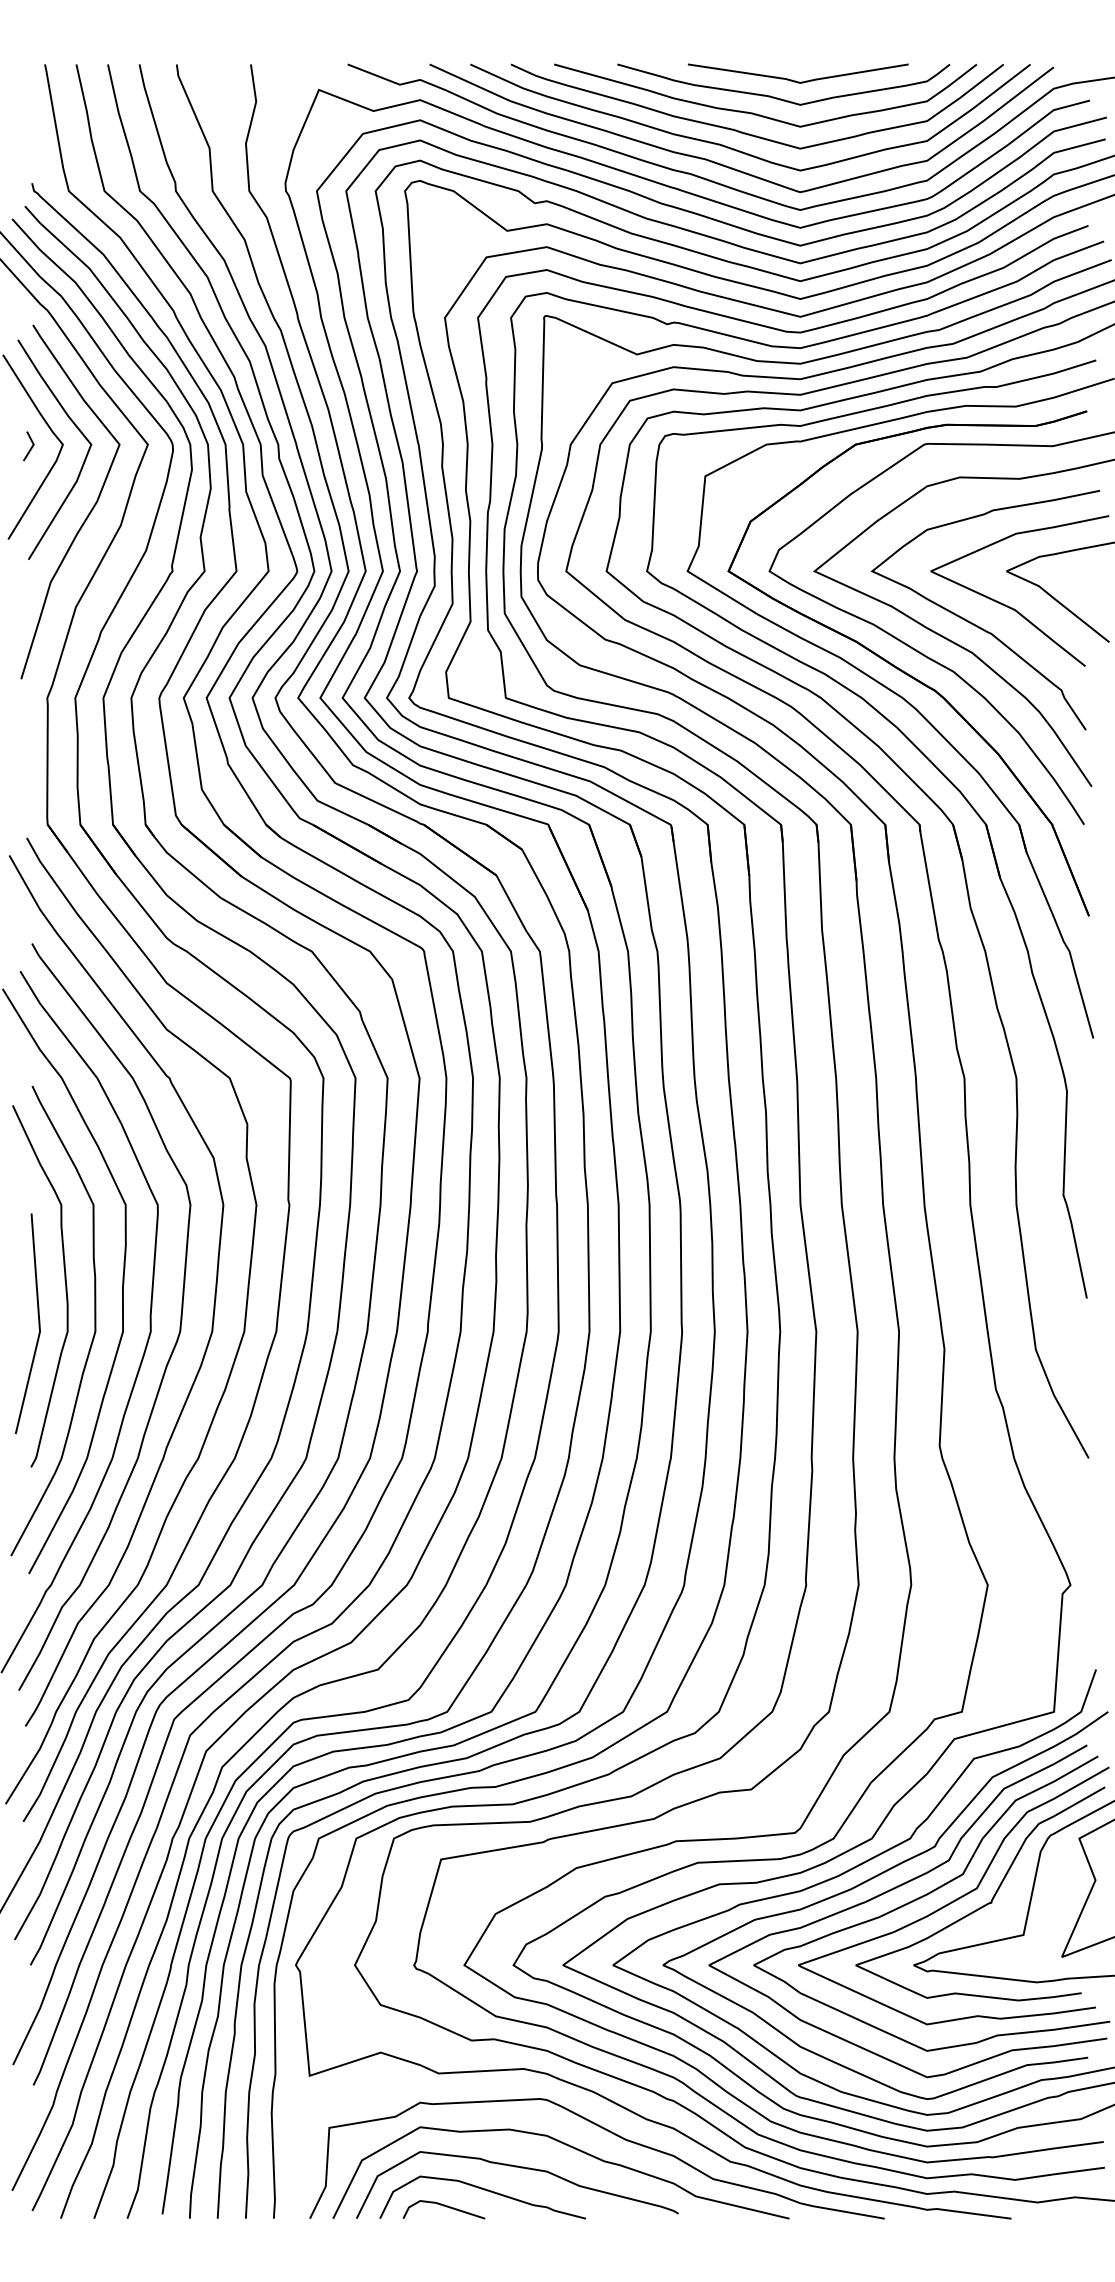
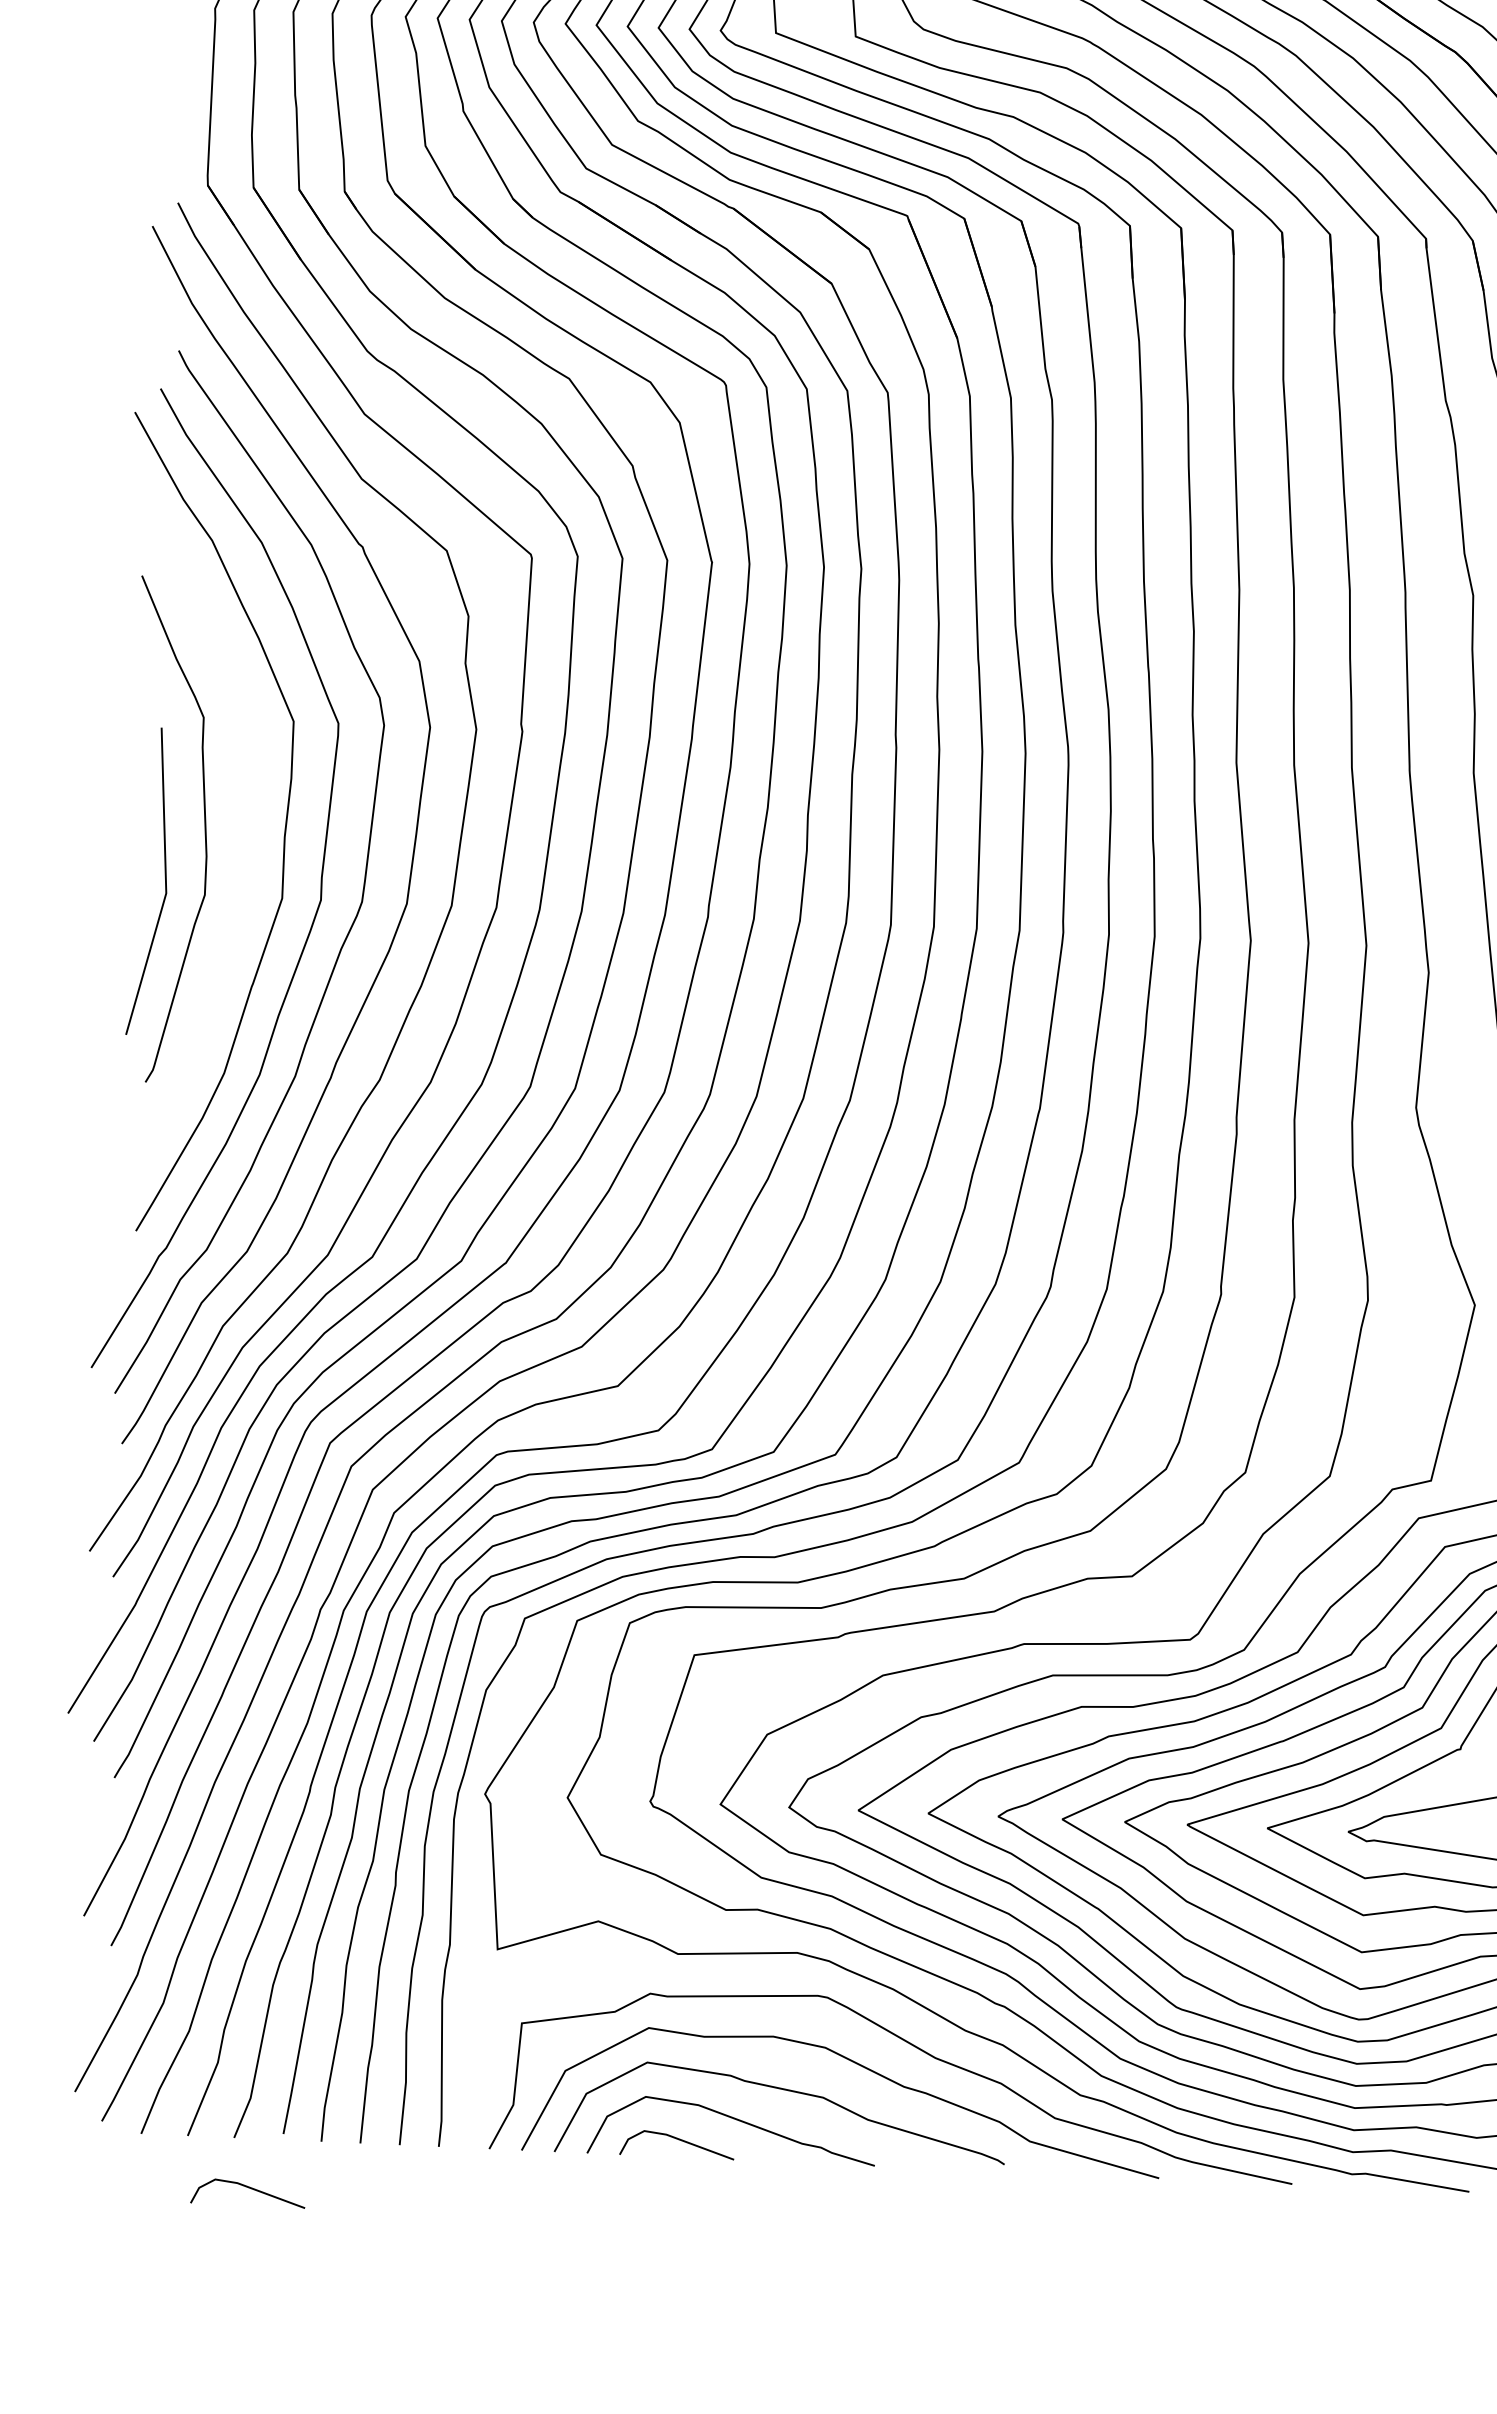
curve: (94, 1320) -> (243, 881), removed
line: (138, 2254) -> (247, 2188), added

